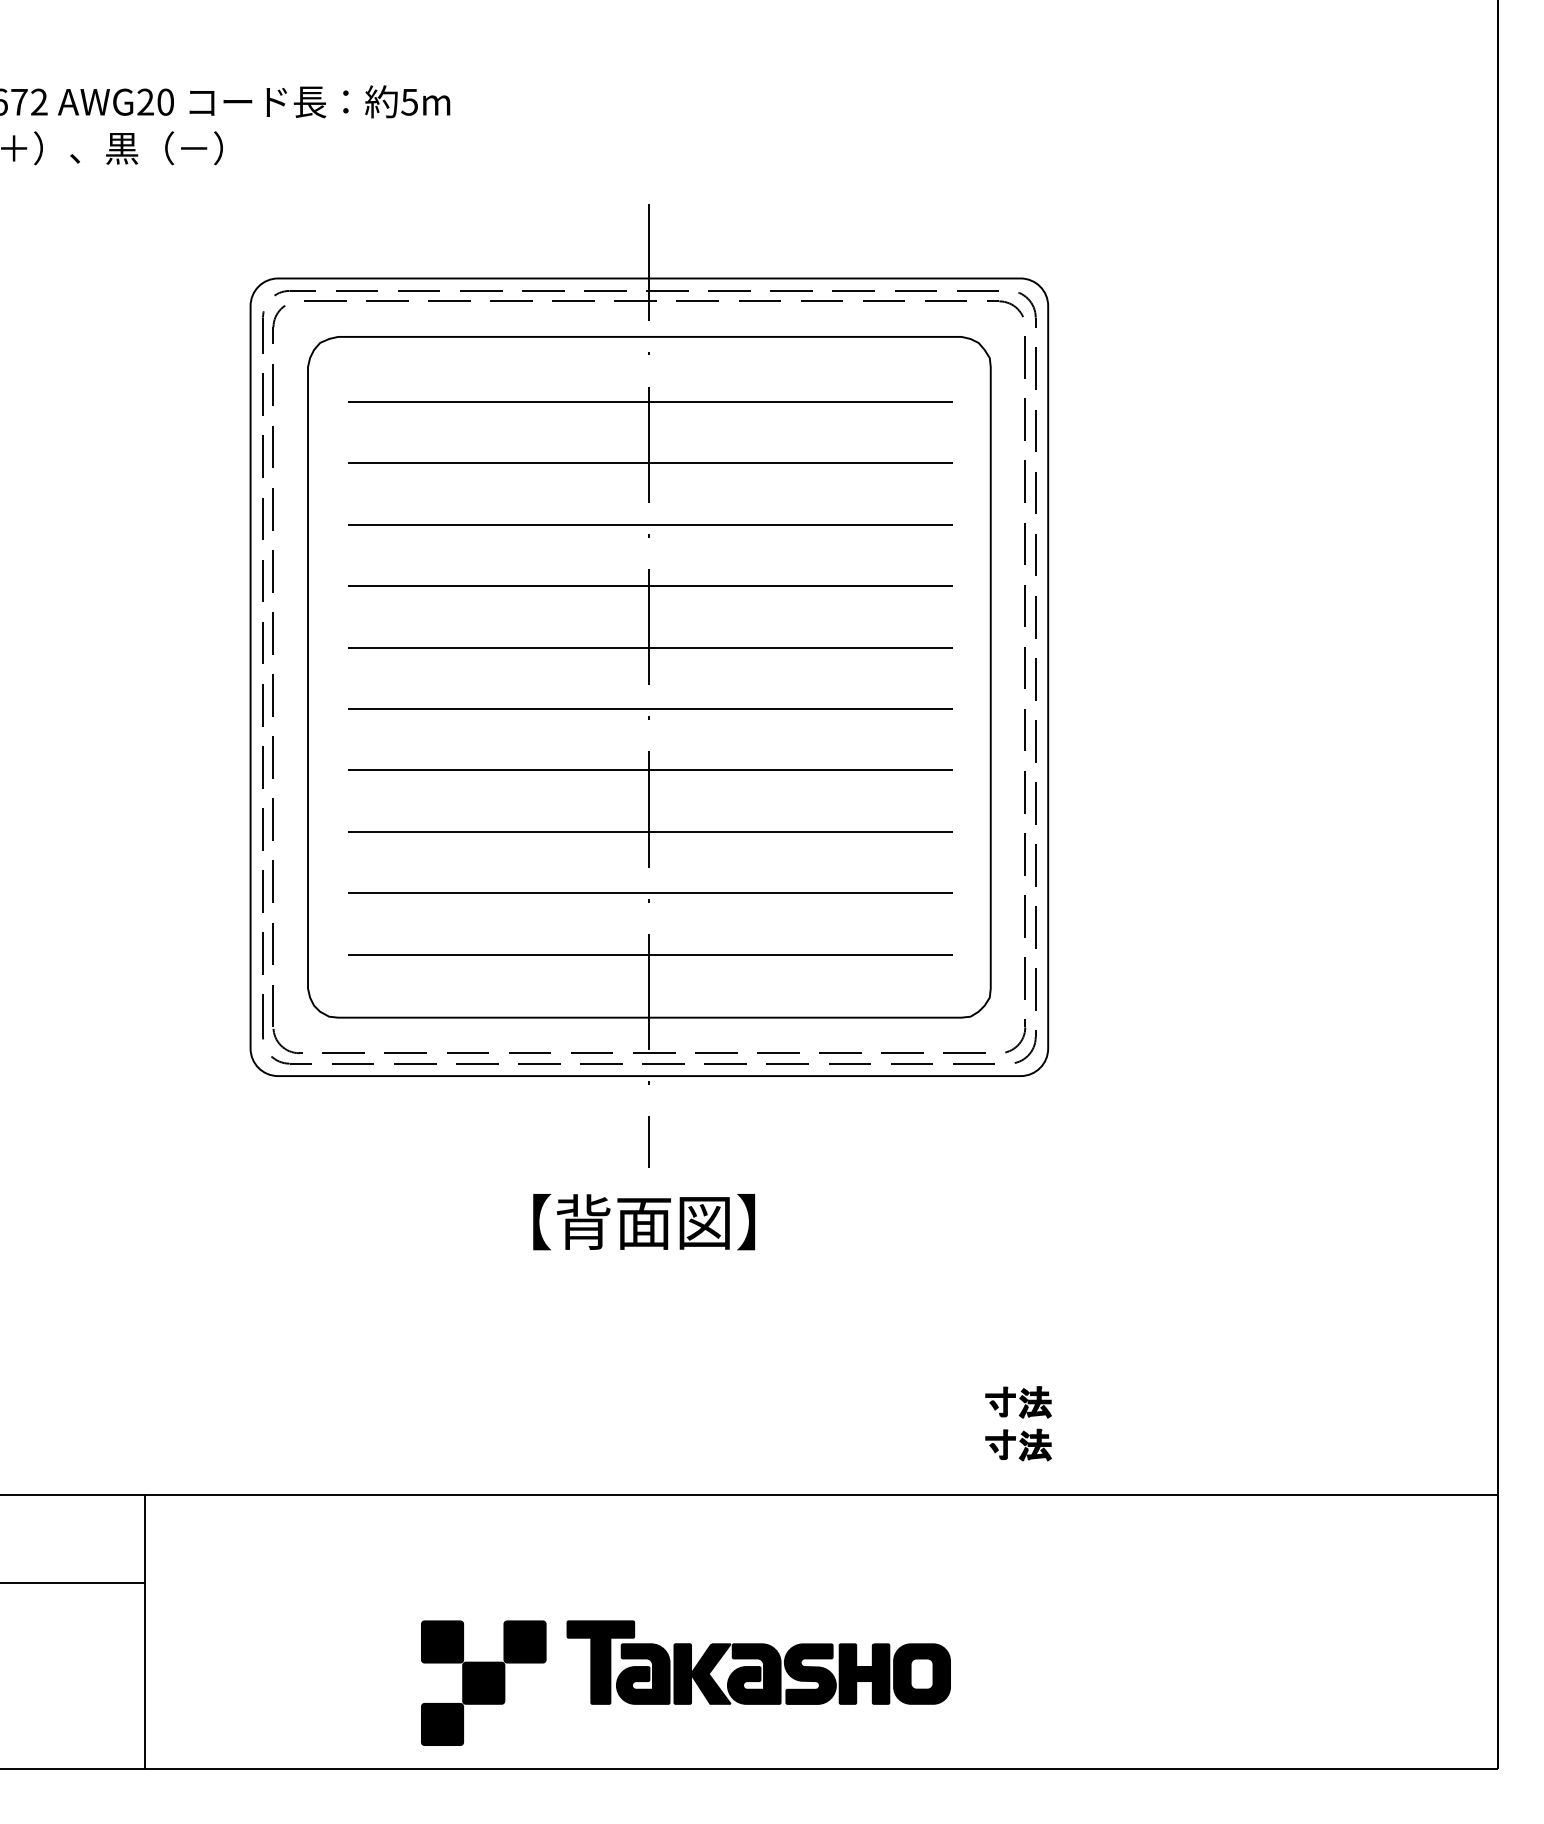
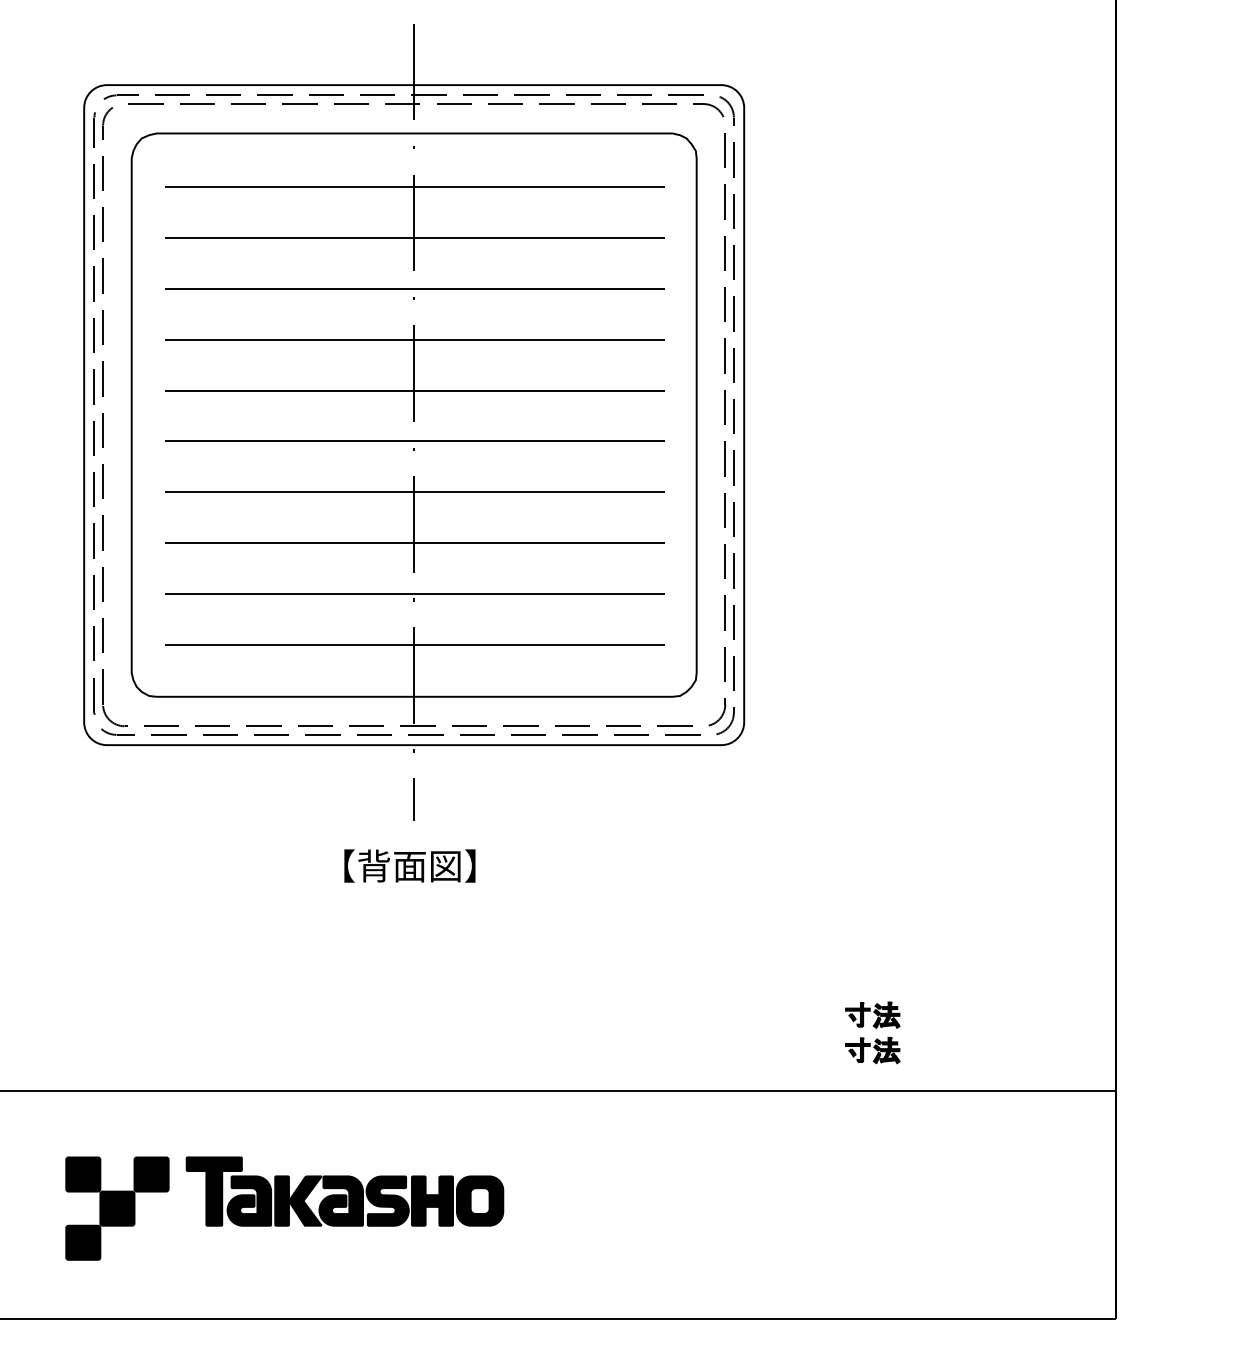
part: (644, 1222) -> (410, 866), size x0.71
part: (1020, 1417) -> (874, 1027), moved
part: (685, 1682) -> (284, 1208), moved

